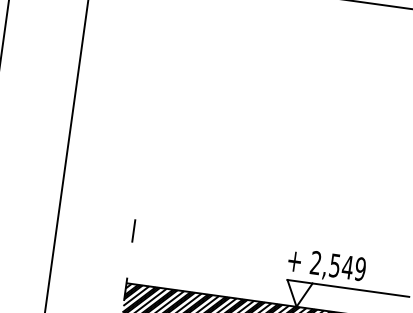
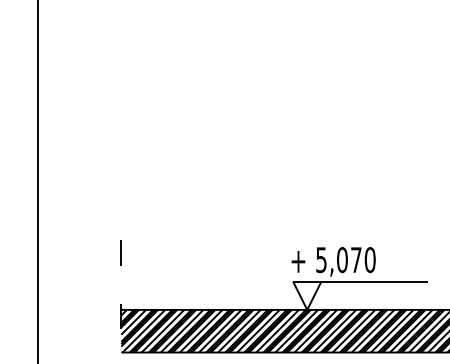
text: (337, 266) -> (345, 260), 2,549 -> 5,070

